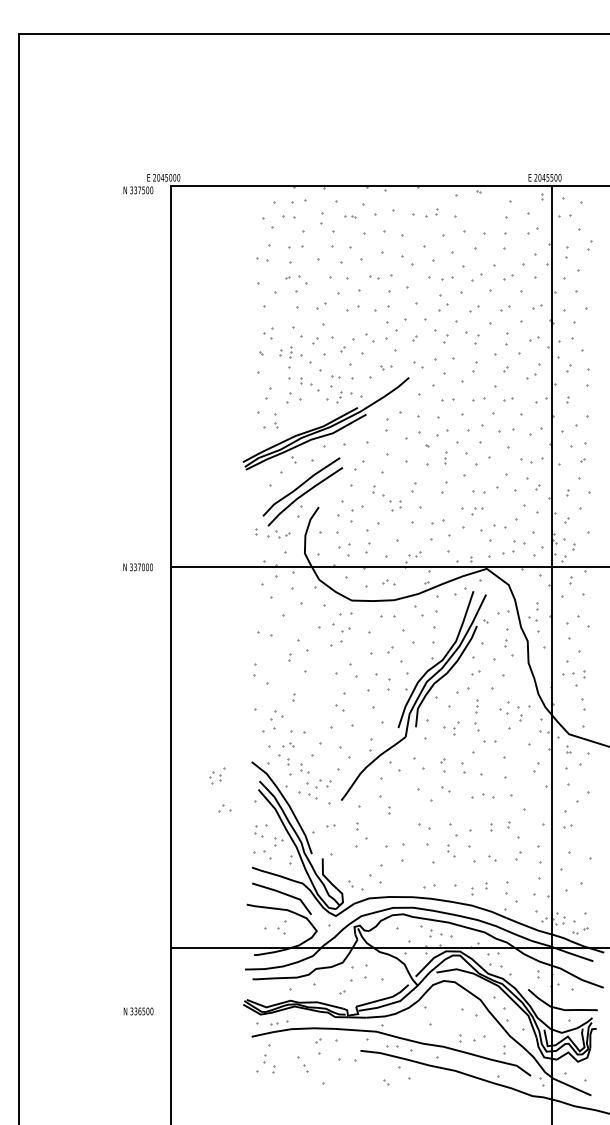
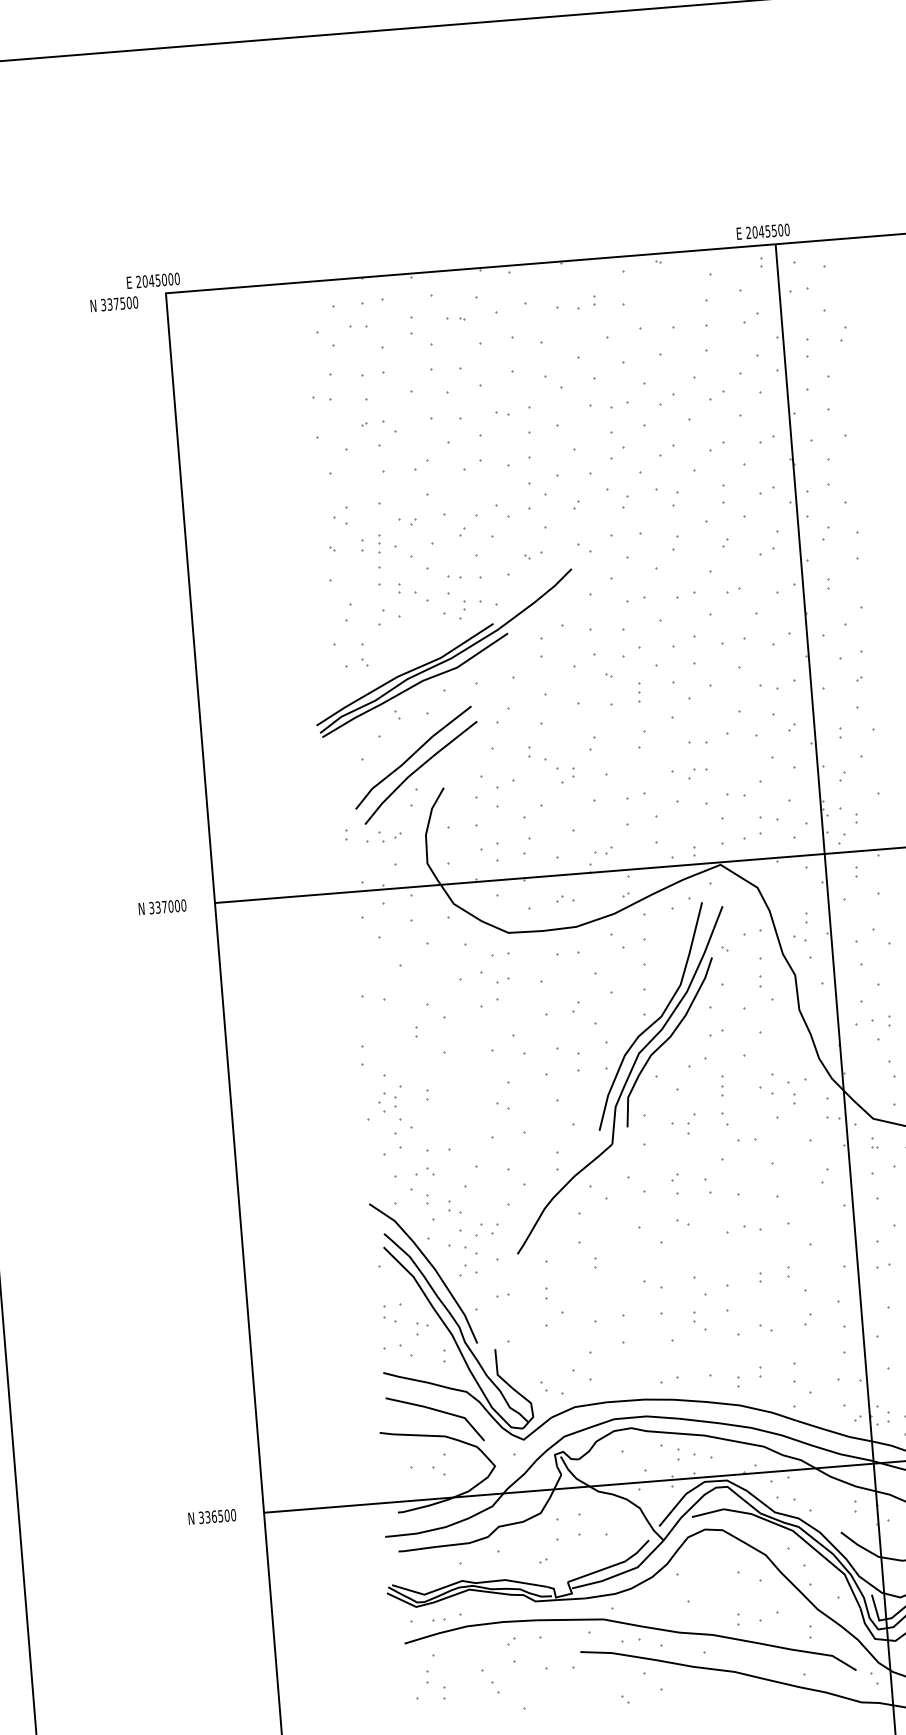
part: (309, 340) -> (407, 522), size x0.62
part: (217, 775) -> (390, 1098), moved
part: (224, 808) -> (467, 1270), moved
text: (138, 1011) -> (212, 1516), moved

